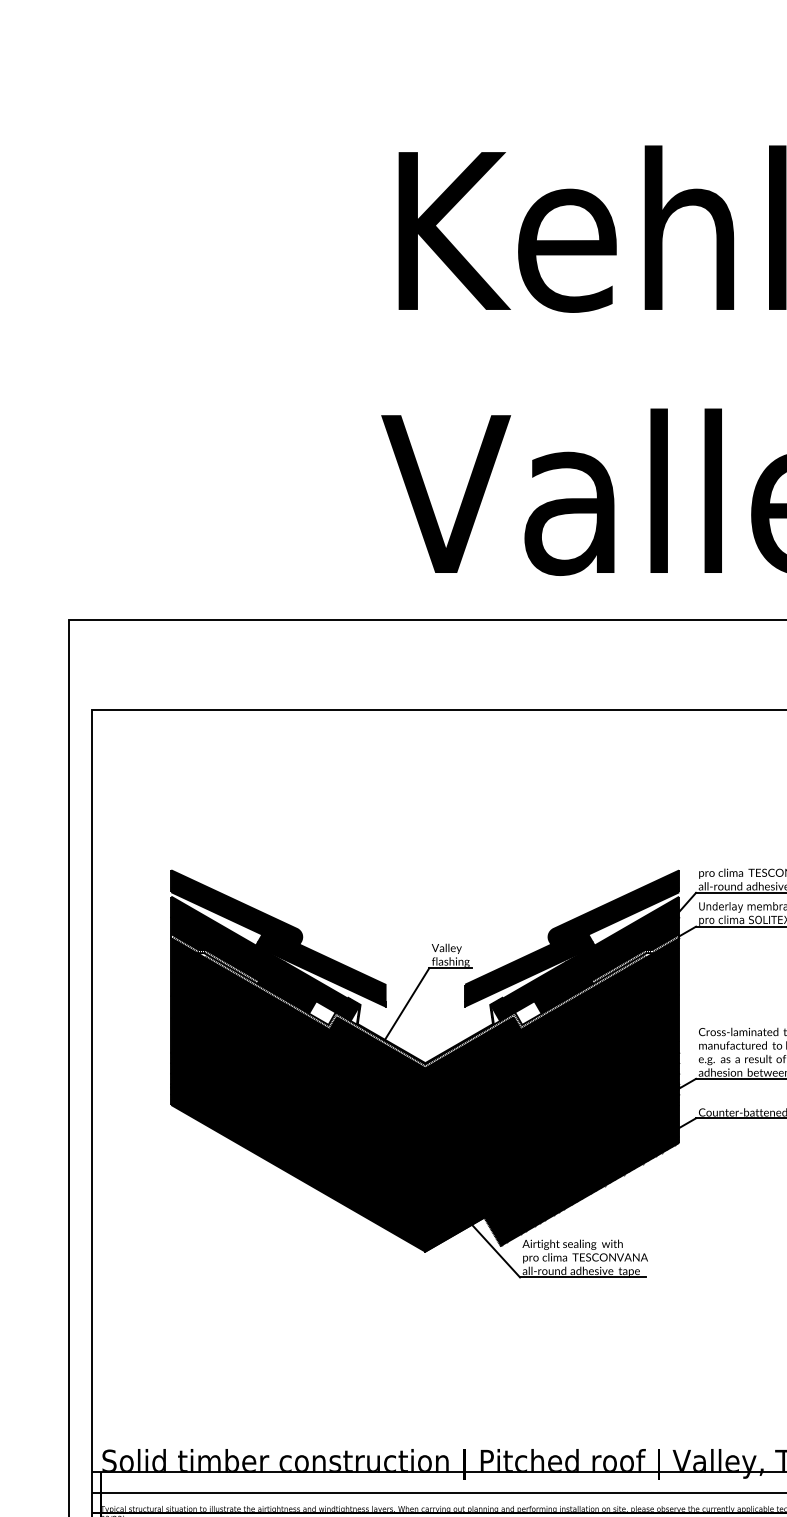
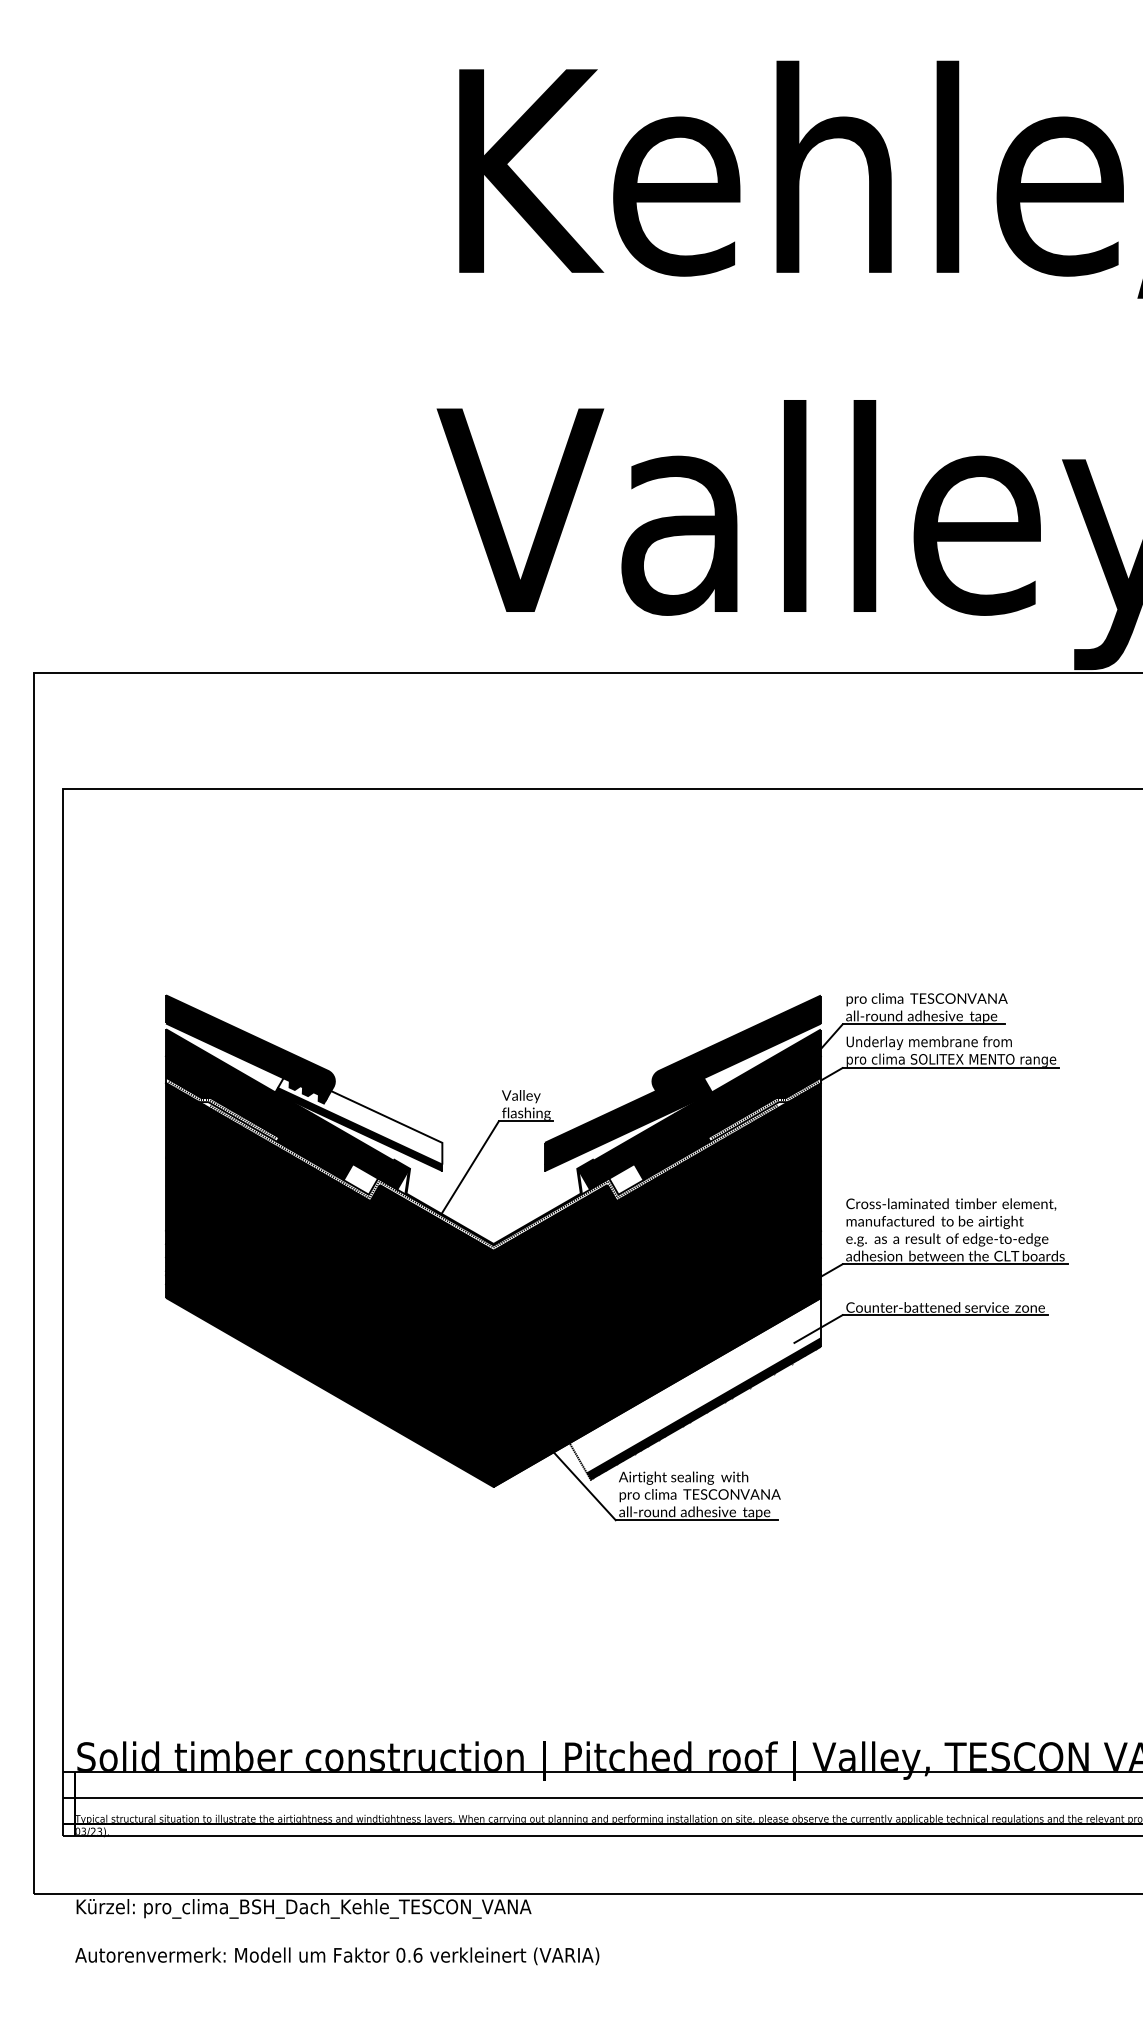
fill: (321, 968) -> (359, 1121), removed
fill: (581, 1172) -> (694, 1385), removed

